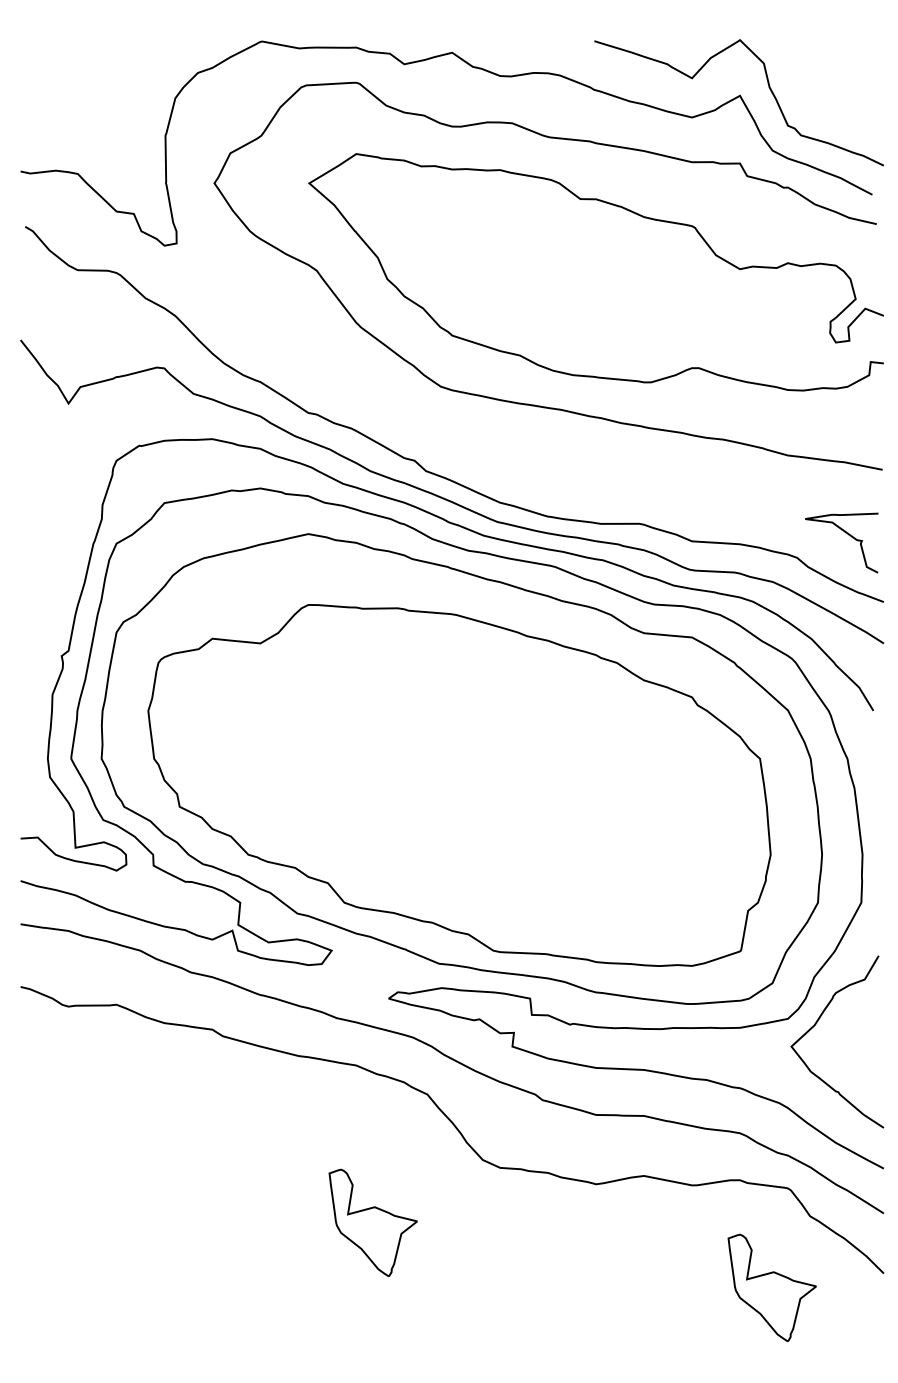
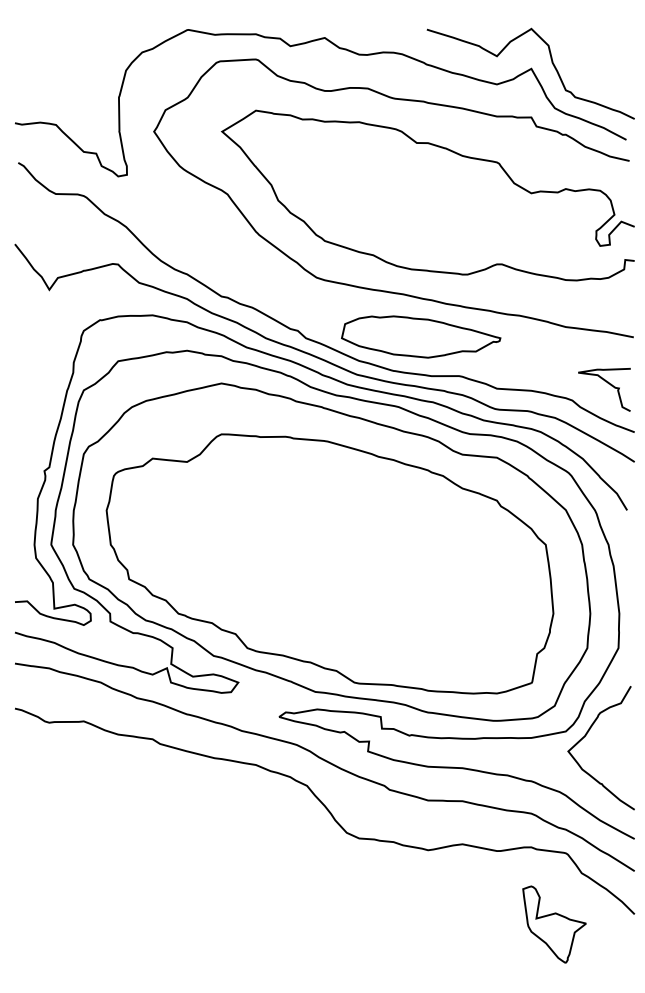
part: (586, 469) -> (421, 337), added
part: (372, 1222) -> (267, 877), removed

